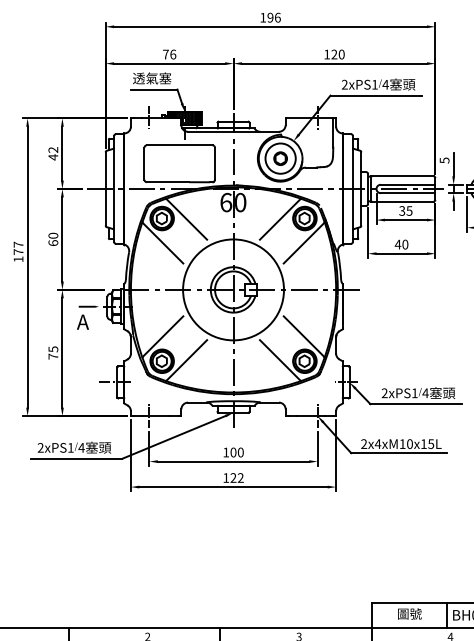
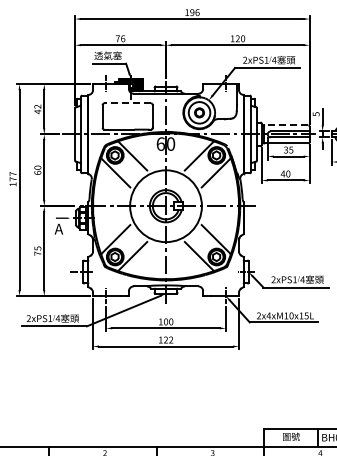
line: (179, 145) -> (127, 103), solid -> dashed
line: (401, 176) -> (285, 125), solid -> dashed

